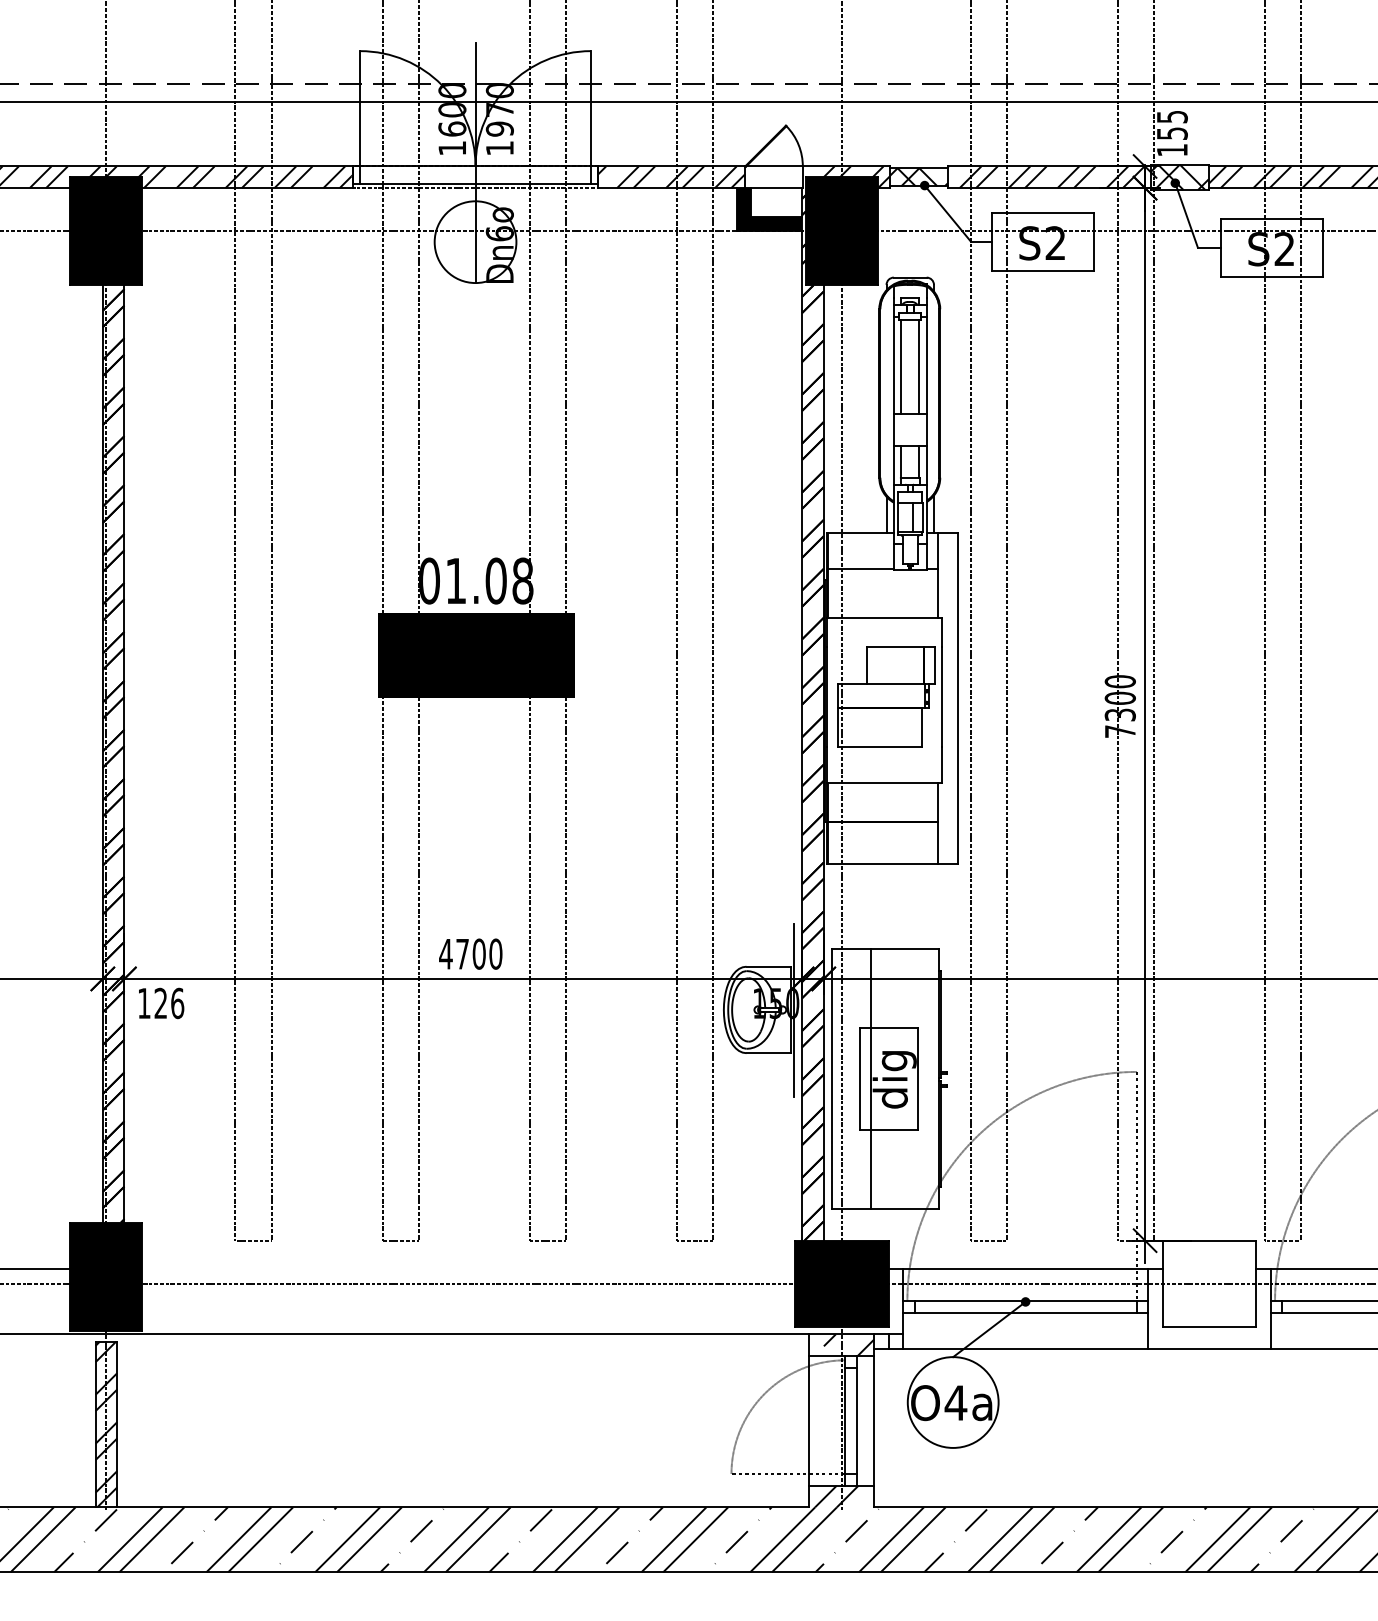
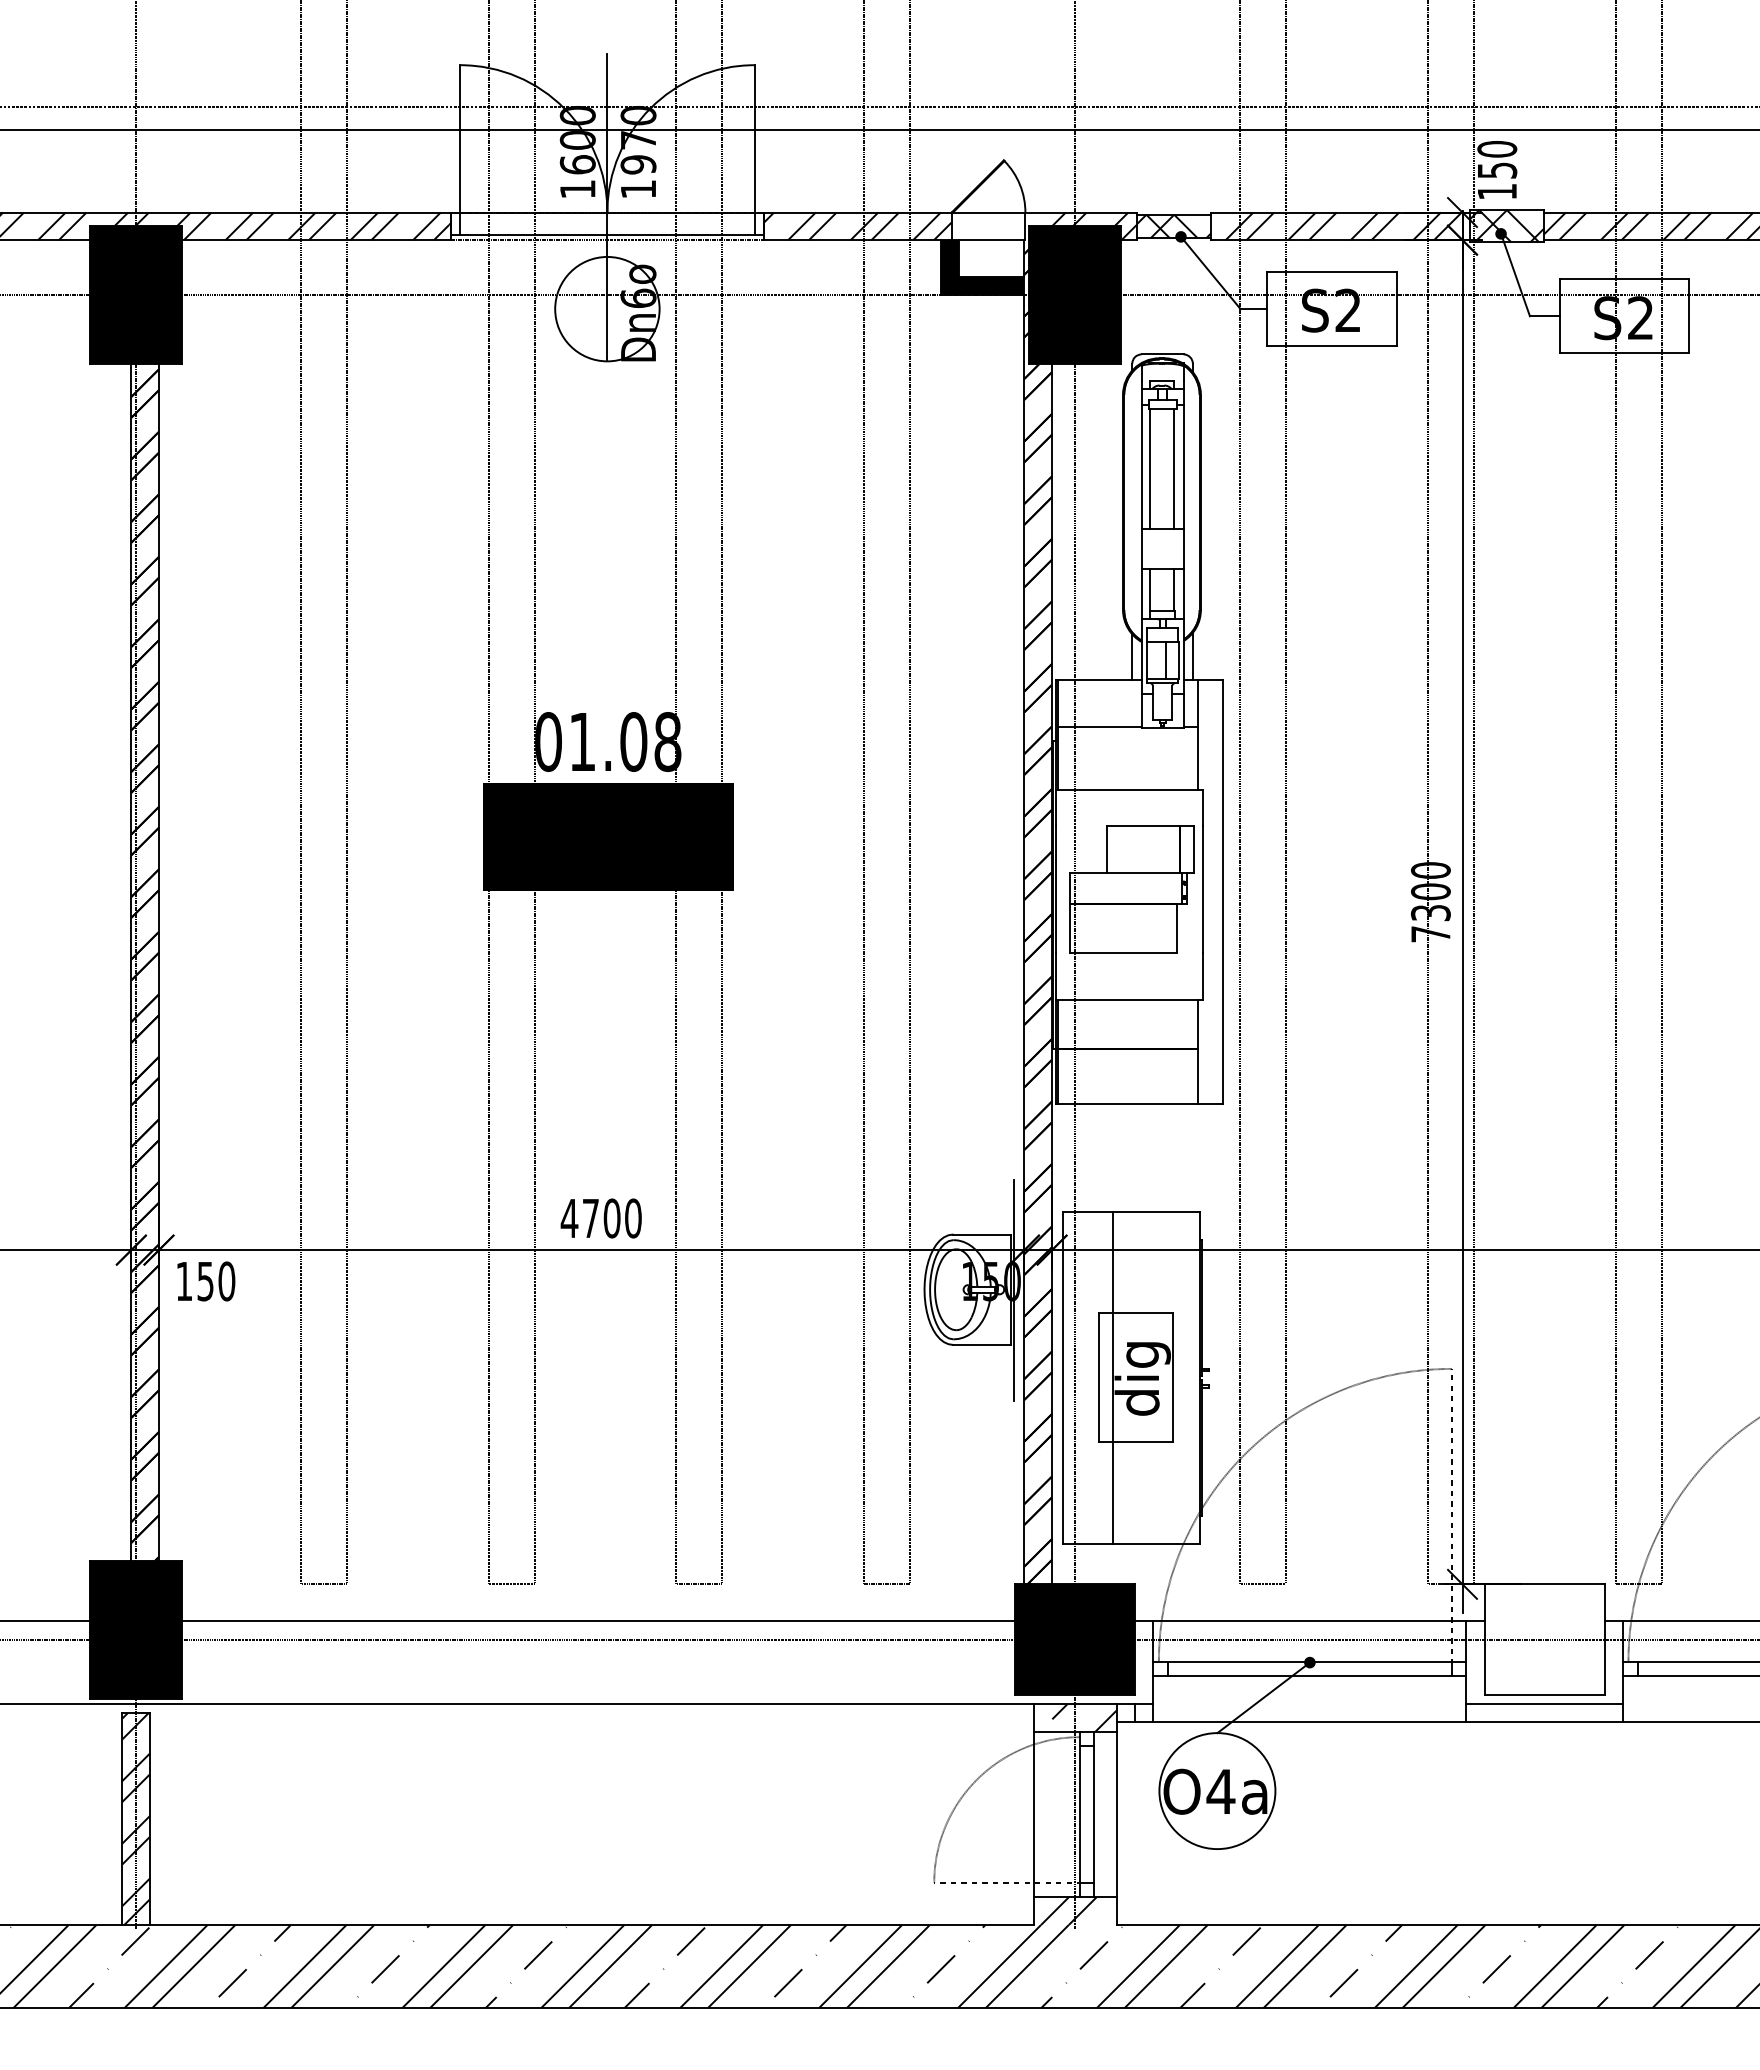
text: (1172, 117) -> (1497, 149), 155 -> 150
text: (169, 1003) -> (216, 1281), 126 -> 150
line: (468, 1269) -> (598, 1621), added
line: (1209, 1334) -> (1544, 1704), added

